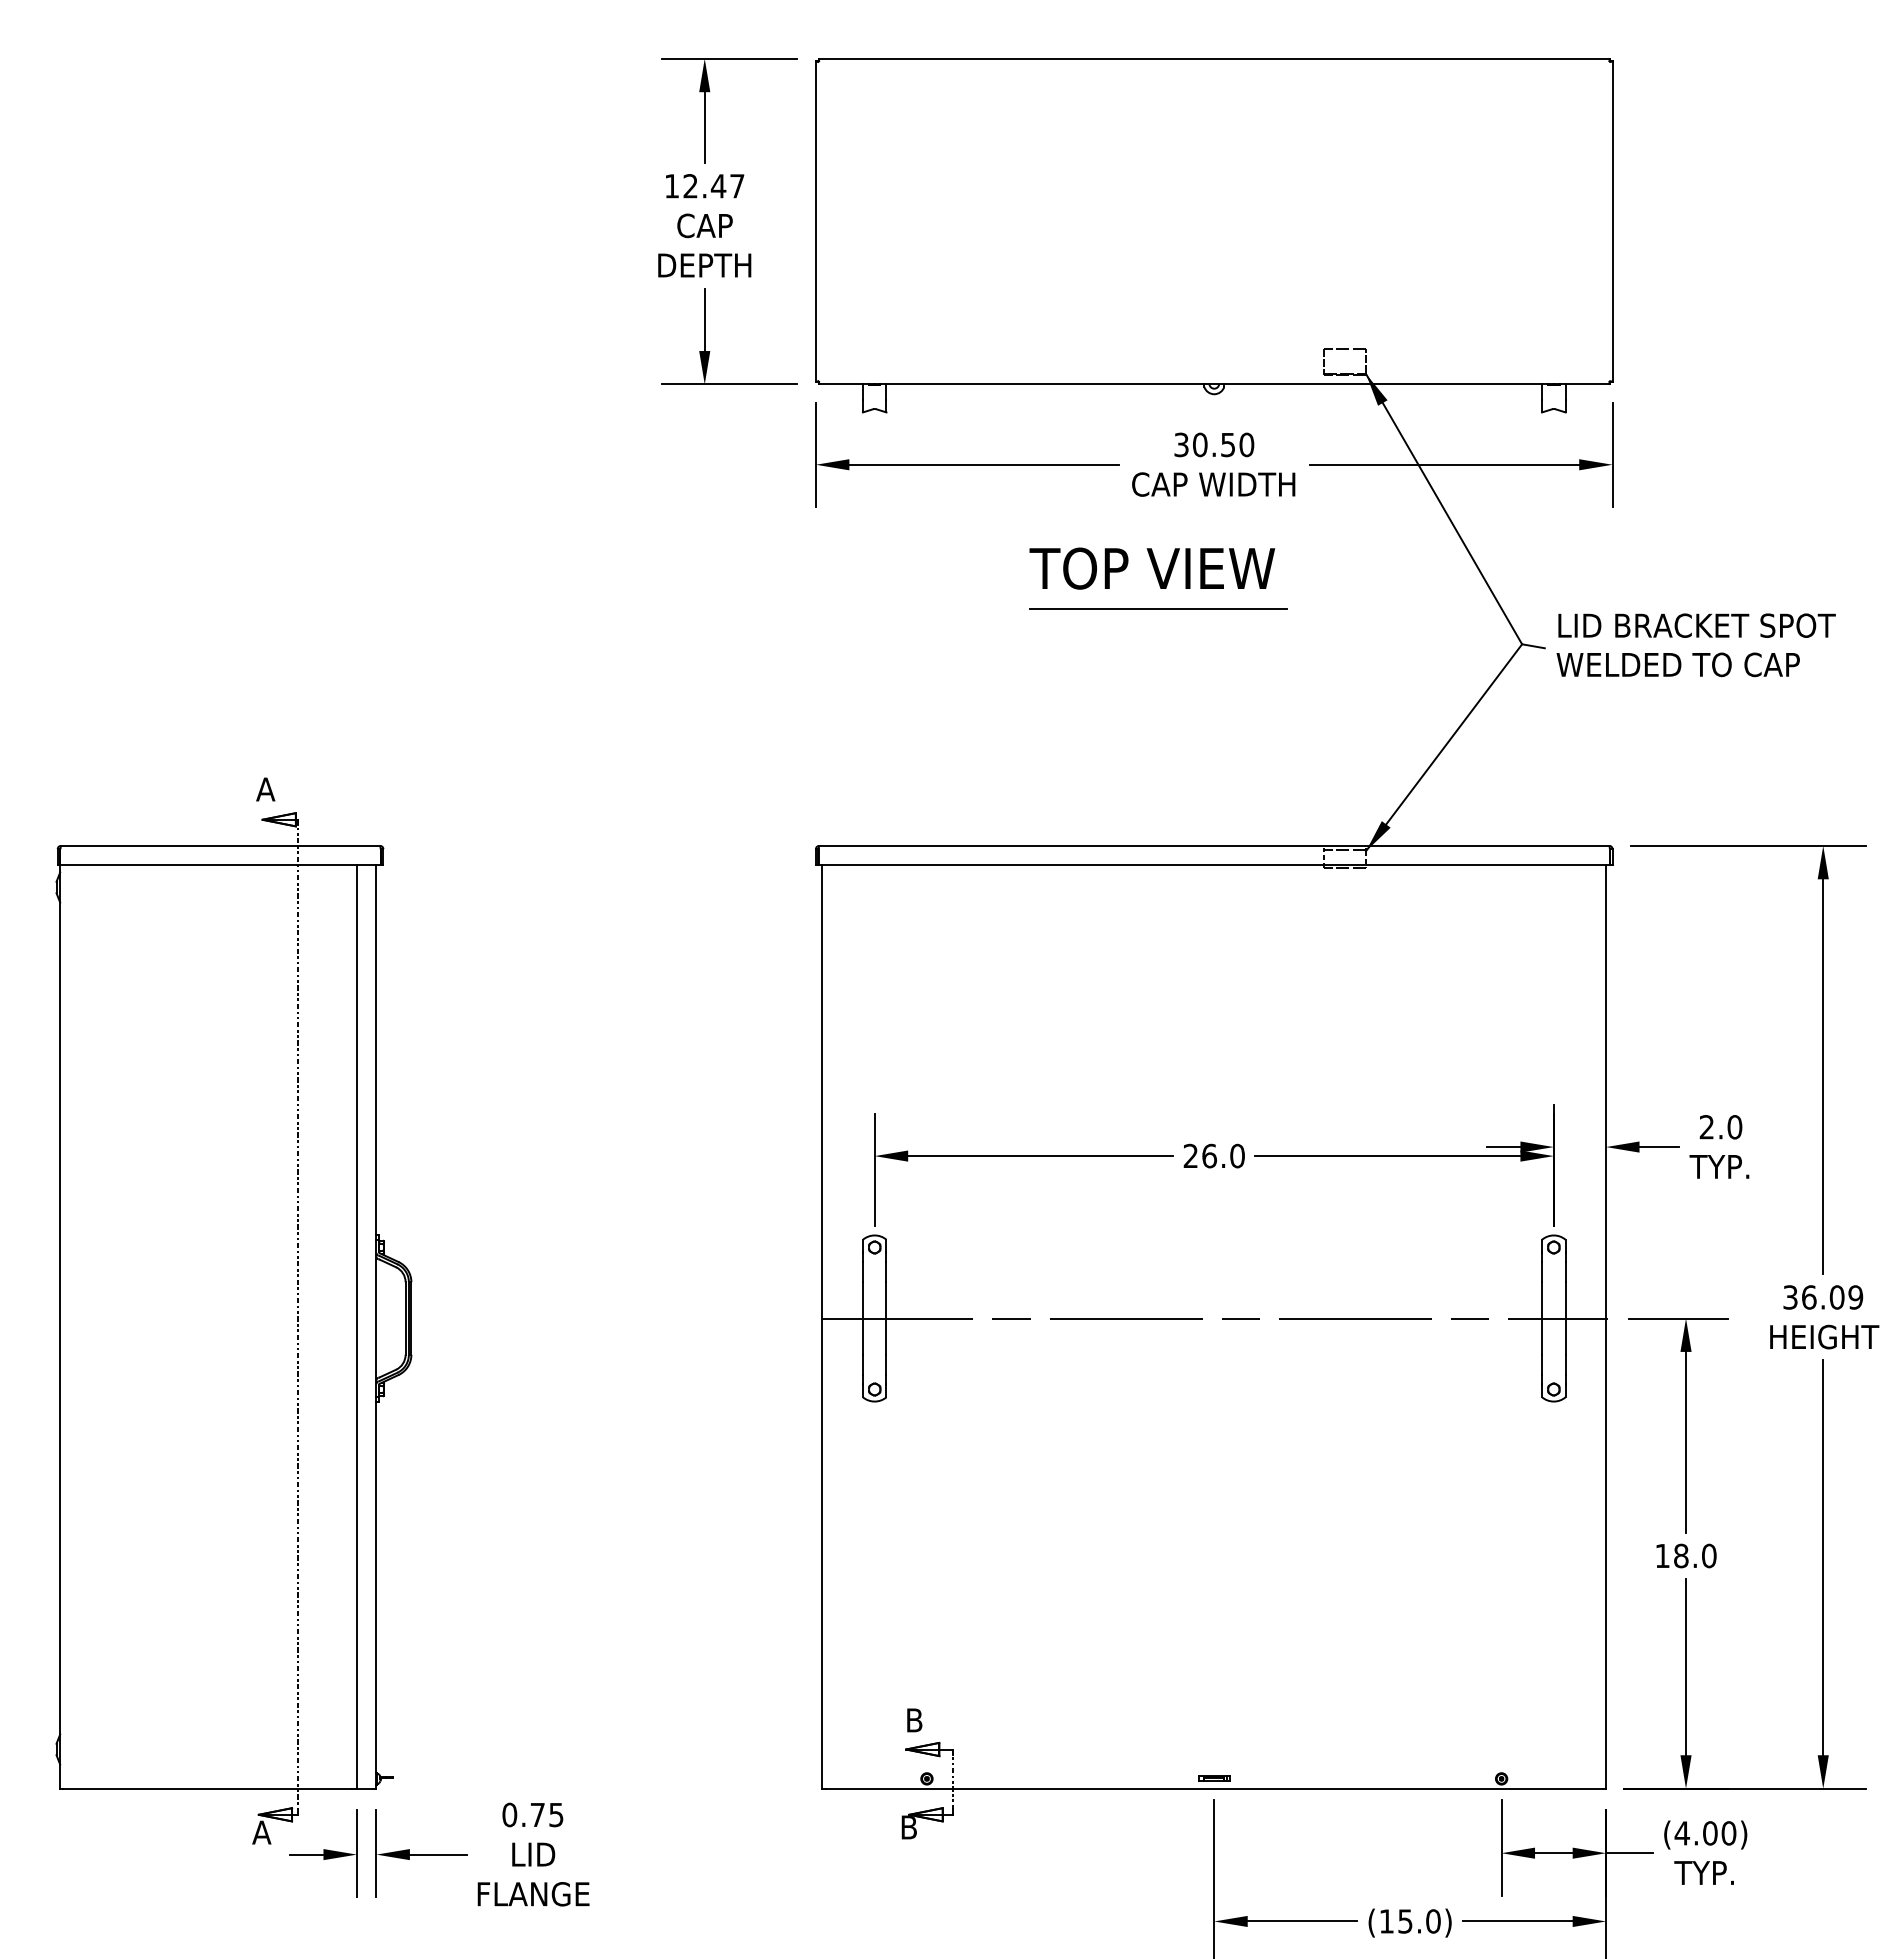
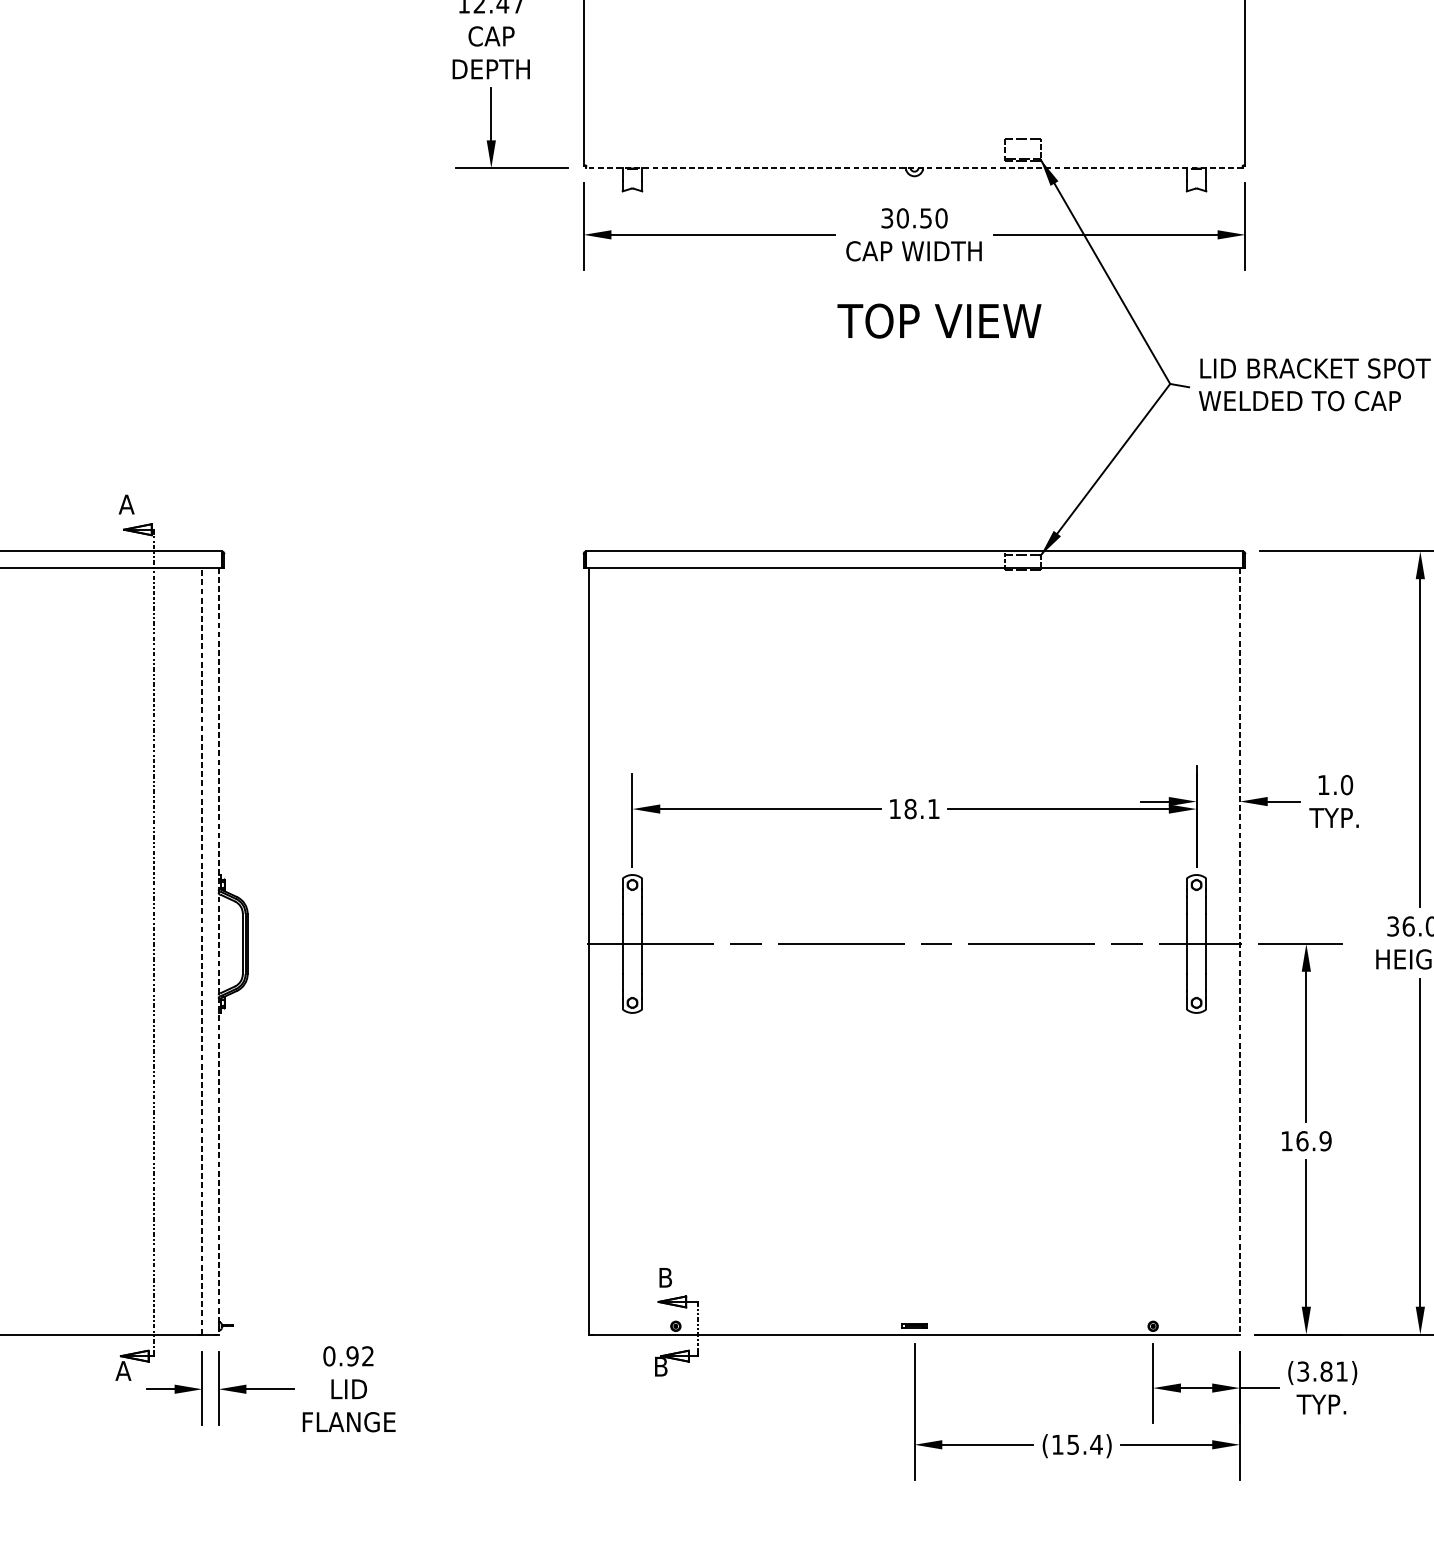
line: (1214, 384) -> (914, 168), solid -> dashed
text: (1152, 568) -> (939, 321), moved
line: (1157, 608) -> (867, 354), removed
text: (1706, 1127) -> (1323, 785), 2.0 -> 1.0
text: (1213, 1155) -> (913, 808), 26.0 -> 18.1
line: (356, 1327) -> (202, 951), solid -> dashed
line: (376, 1327) -> (218, 951), solid -> dashed
line: (1606, 1327) -> (1240, 951), solid -> dashed
text: (1695, 1555) -> (1314, 1140), 18.0 -> 16.9
text: (546, 1814) -> (359, 1355), 0.75 -> 0.92
text: (1705, 1833) -> (1322, 1371), (4.00) -> (3.81)
text: (1433, 1921) -> (1096, 1444), (15.0) -> (15.4)

